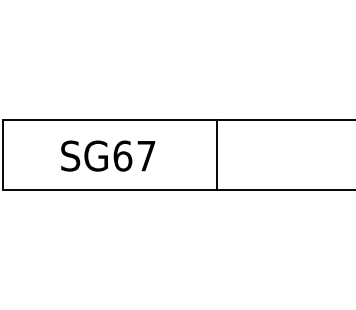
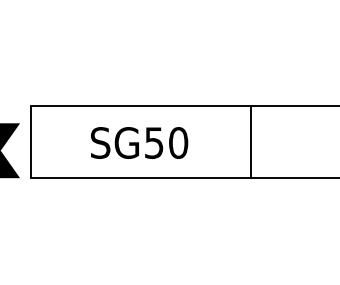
text: (134, 155) -> (166, 142), SG67 -> SG50

